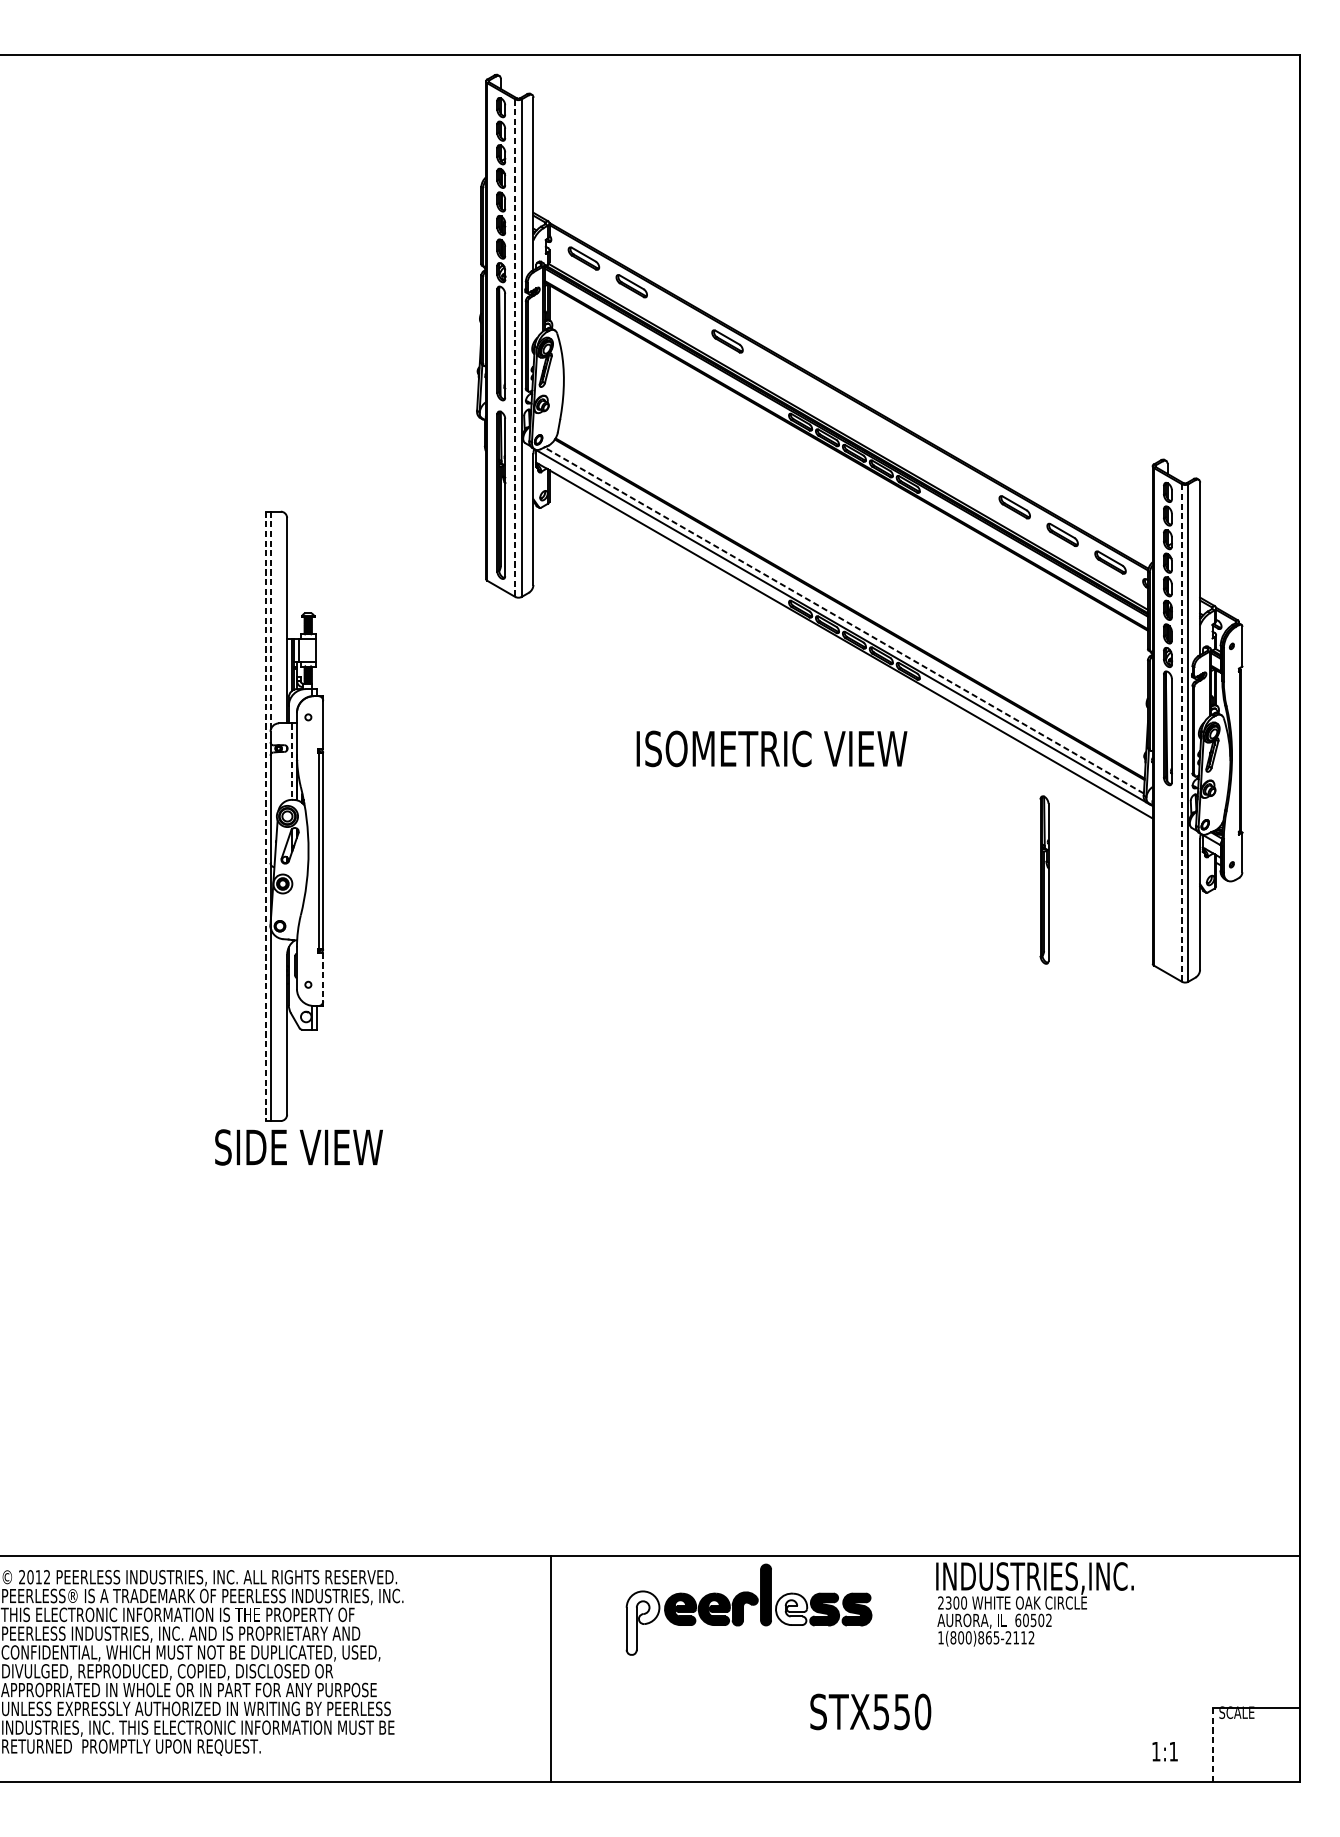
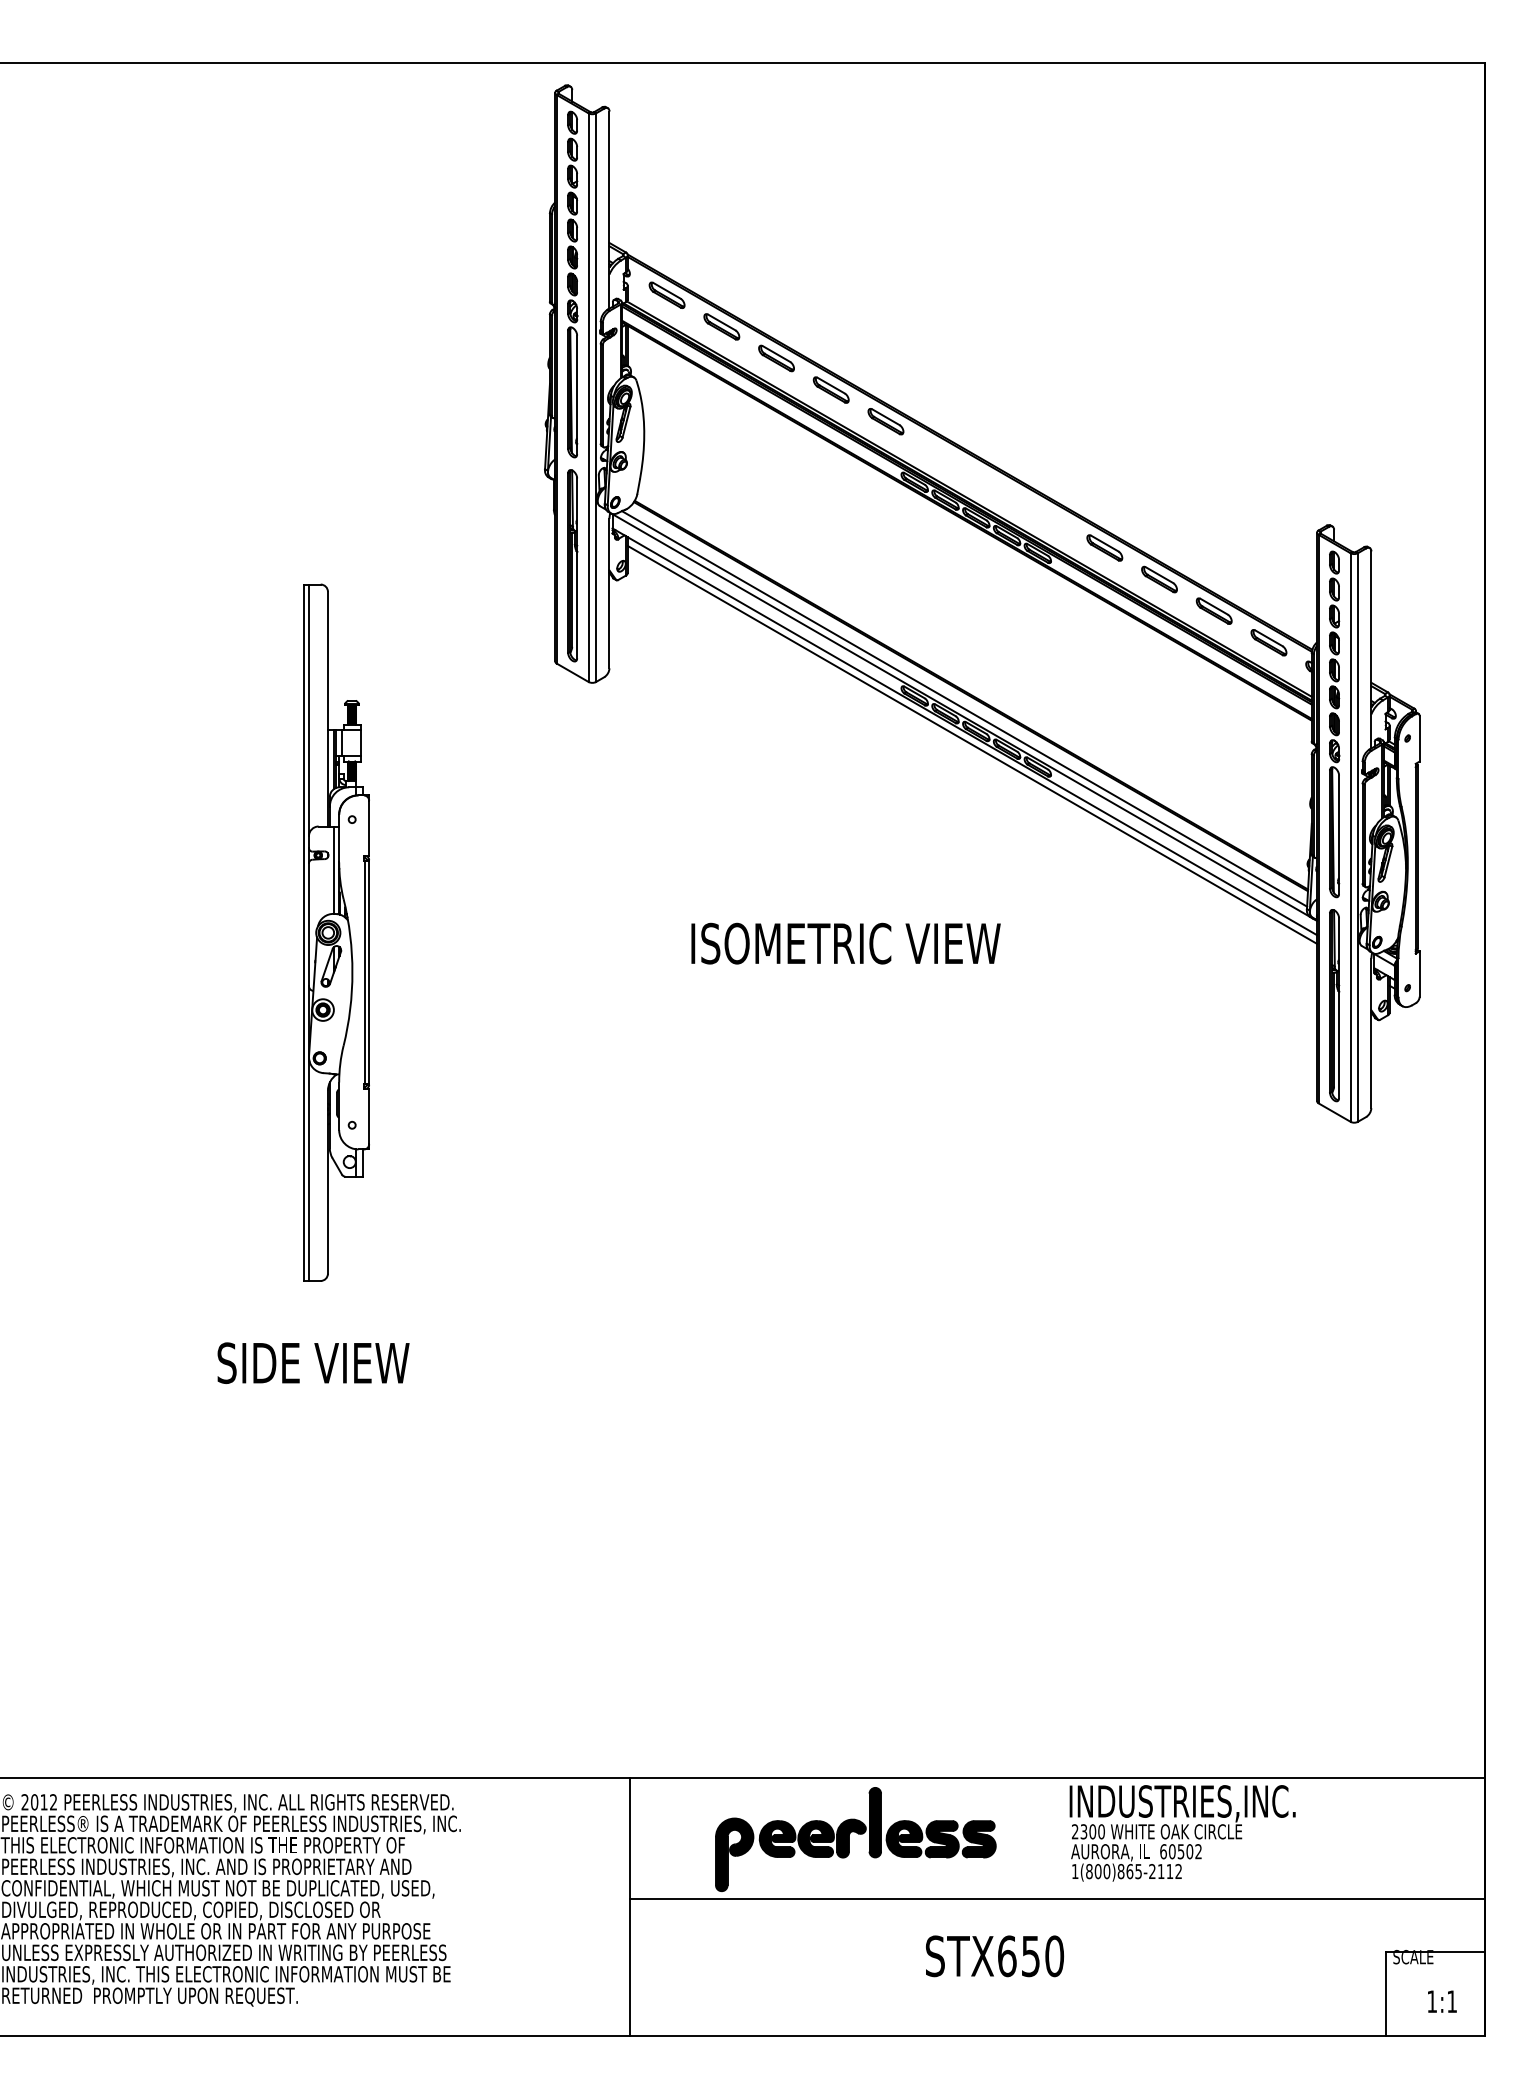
part: (679, 313) -> (776, 358), added
line: (515, 348) -> (588, 398), dashed -> solid
part: (775, 369) -> (885, 421), added
part: (966, 479) -> (1104, 547), added
line: (844, 620) -> (964, 708), dashed -> solid
line: (271, 621) -> (309, 710), dashed -> solid
line: (851, 651) -> (972, 744), added
line: (1181, 733) -> (1350, 838), dashed -> solid
text: (771, 748) -> (845, 943), moved
line: (292, 761) -> (334, 870), dashed -> solid
line: (265, 817) -> (303, 933), dashed -> solid
part: (1044, 880) -> (1334, 1005), moved
line: (323, 977) -> (369, 1116), dashed -> solid
text: (299, 1146) -> (313, 1362), moved
fill: (791, 1608) -> (904, 1838), added
fill: (642, 1622) -> (734, 1854), added
line: (925, 1661) -> (1057, 1898), added
text: (881, 1712) -> (1007, 1956), STX550 -> STX650
line: (1213, 1745) -> (1386, 1994), dashed -> solid
text: (1165, 1751) -> (1442, 2001), moved

